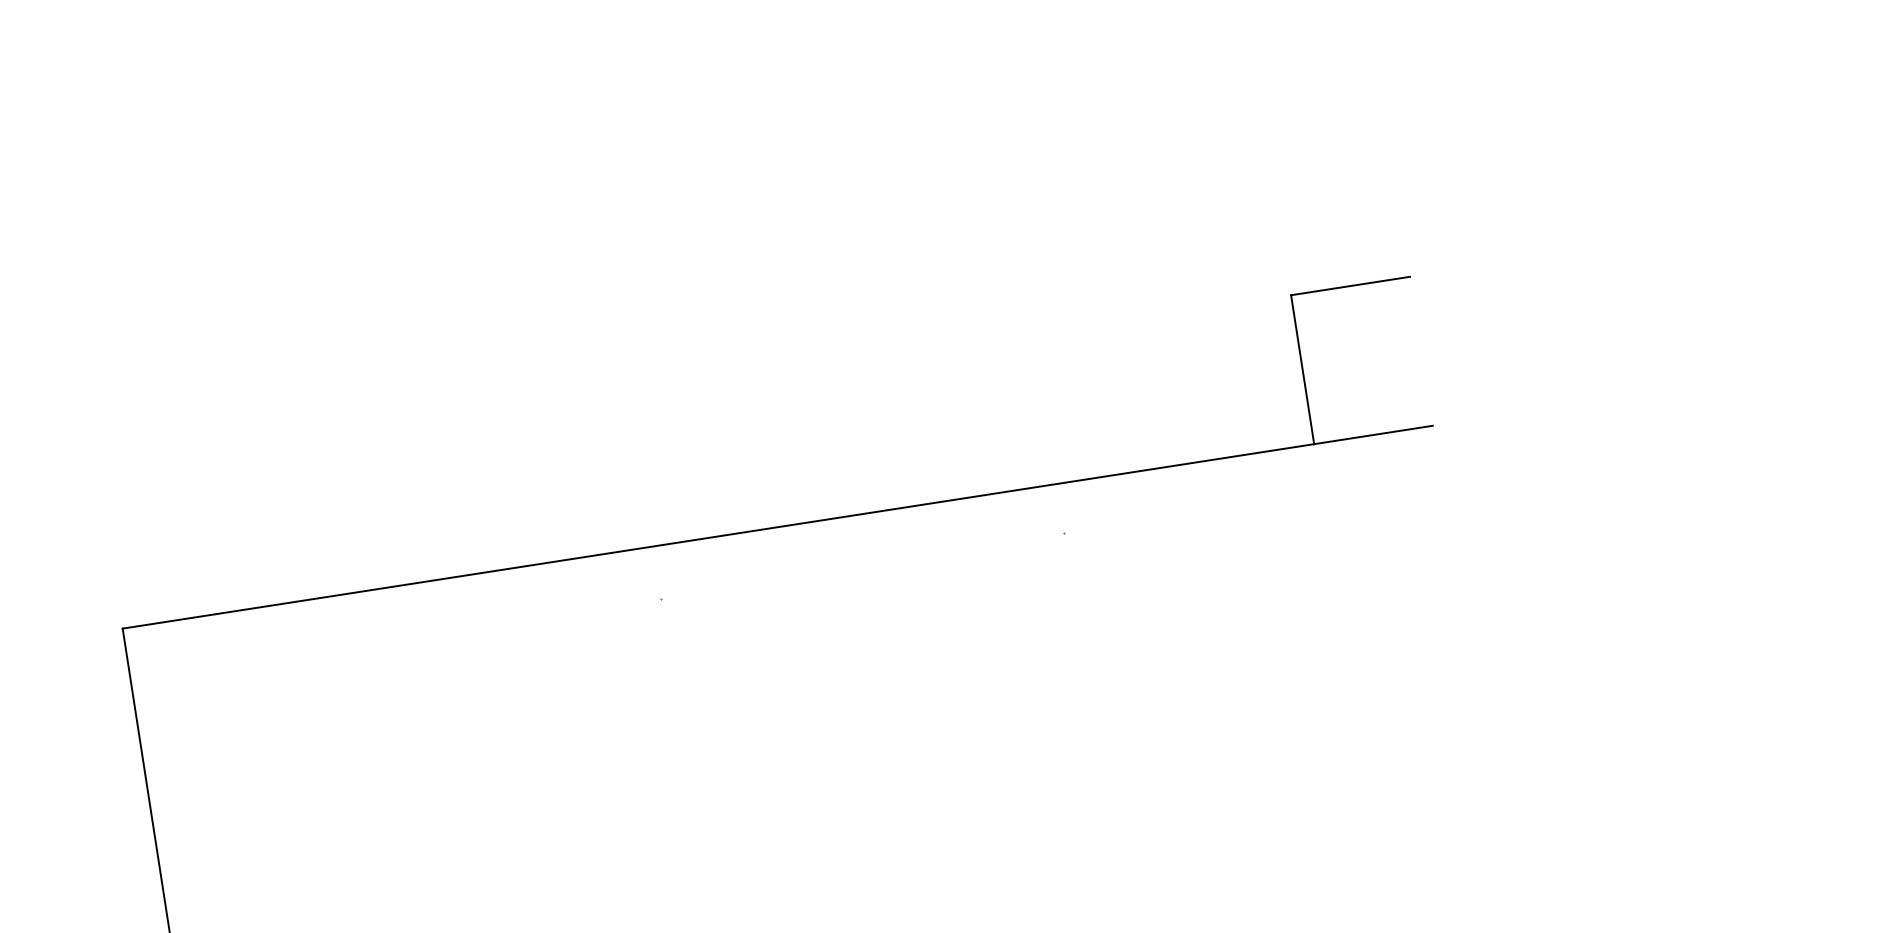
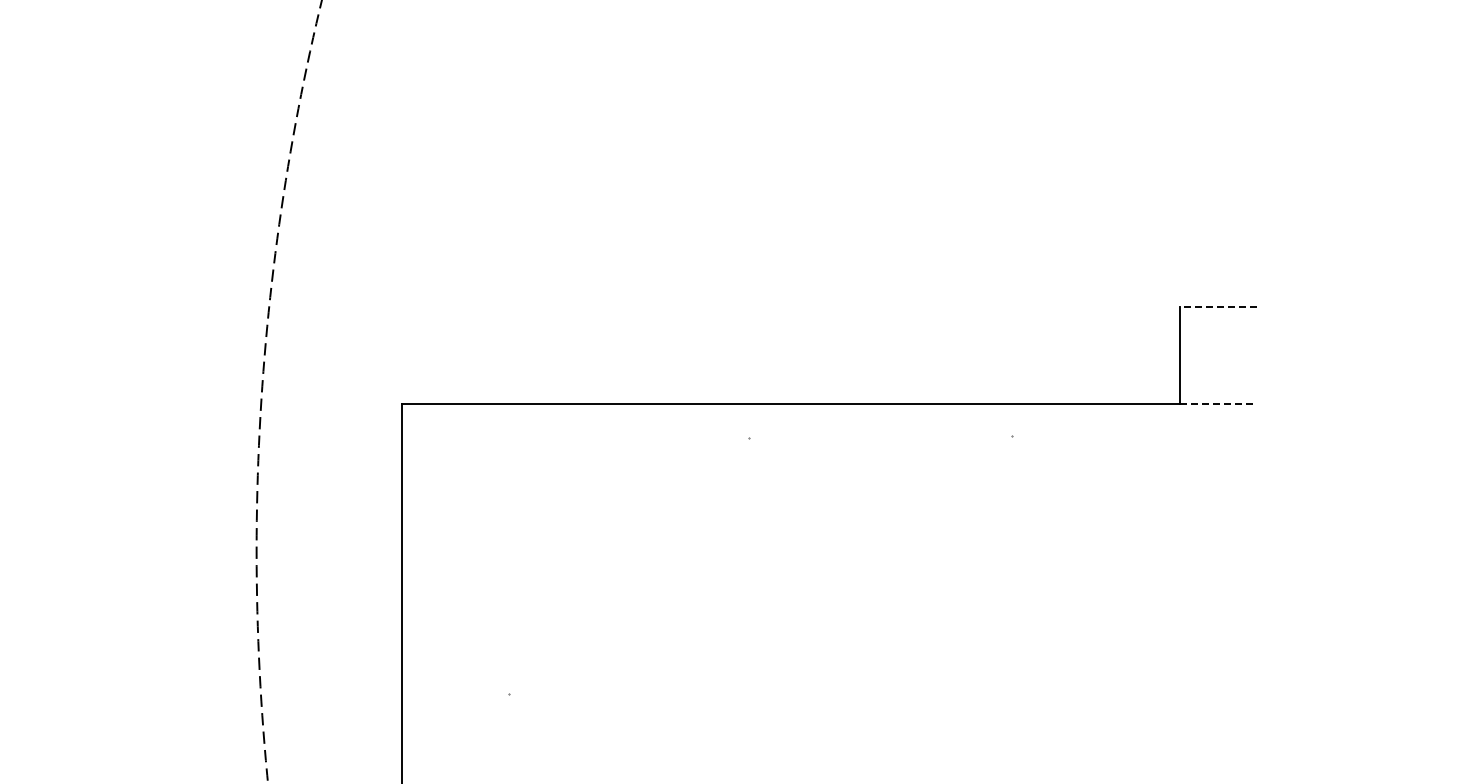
line: (1350, 285) -> (1218, 306), solid -> dashed
line: (1373, 435) -> (1218, 404), solid -> dashed

